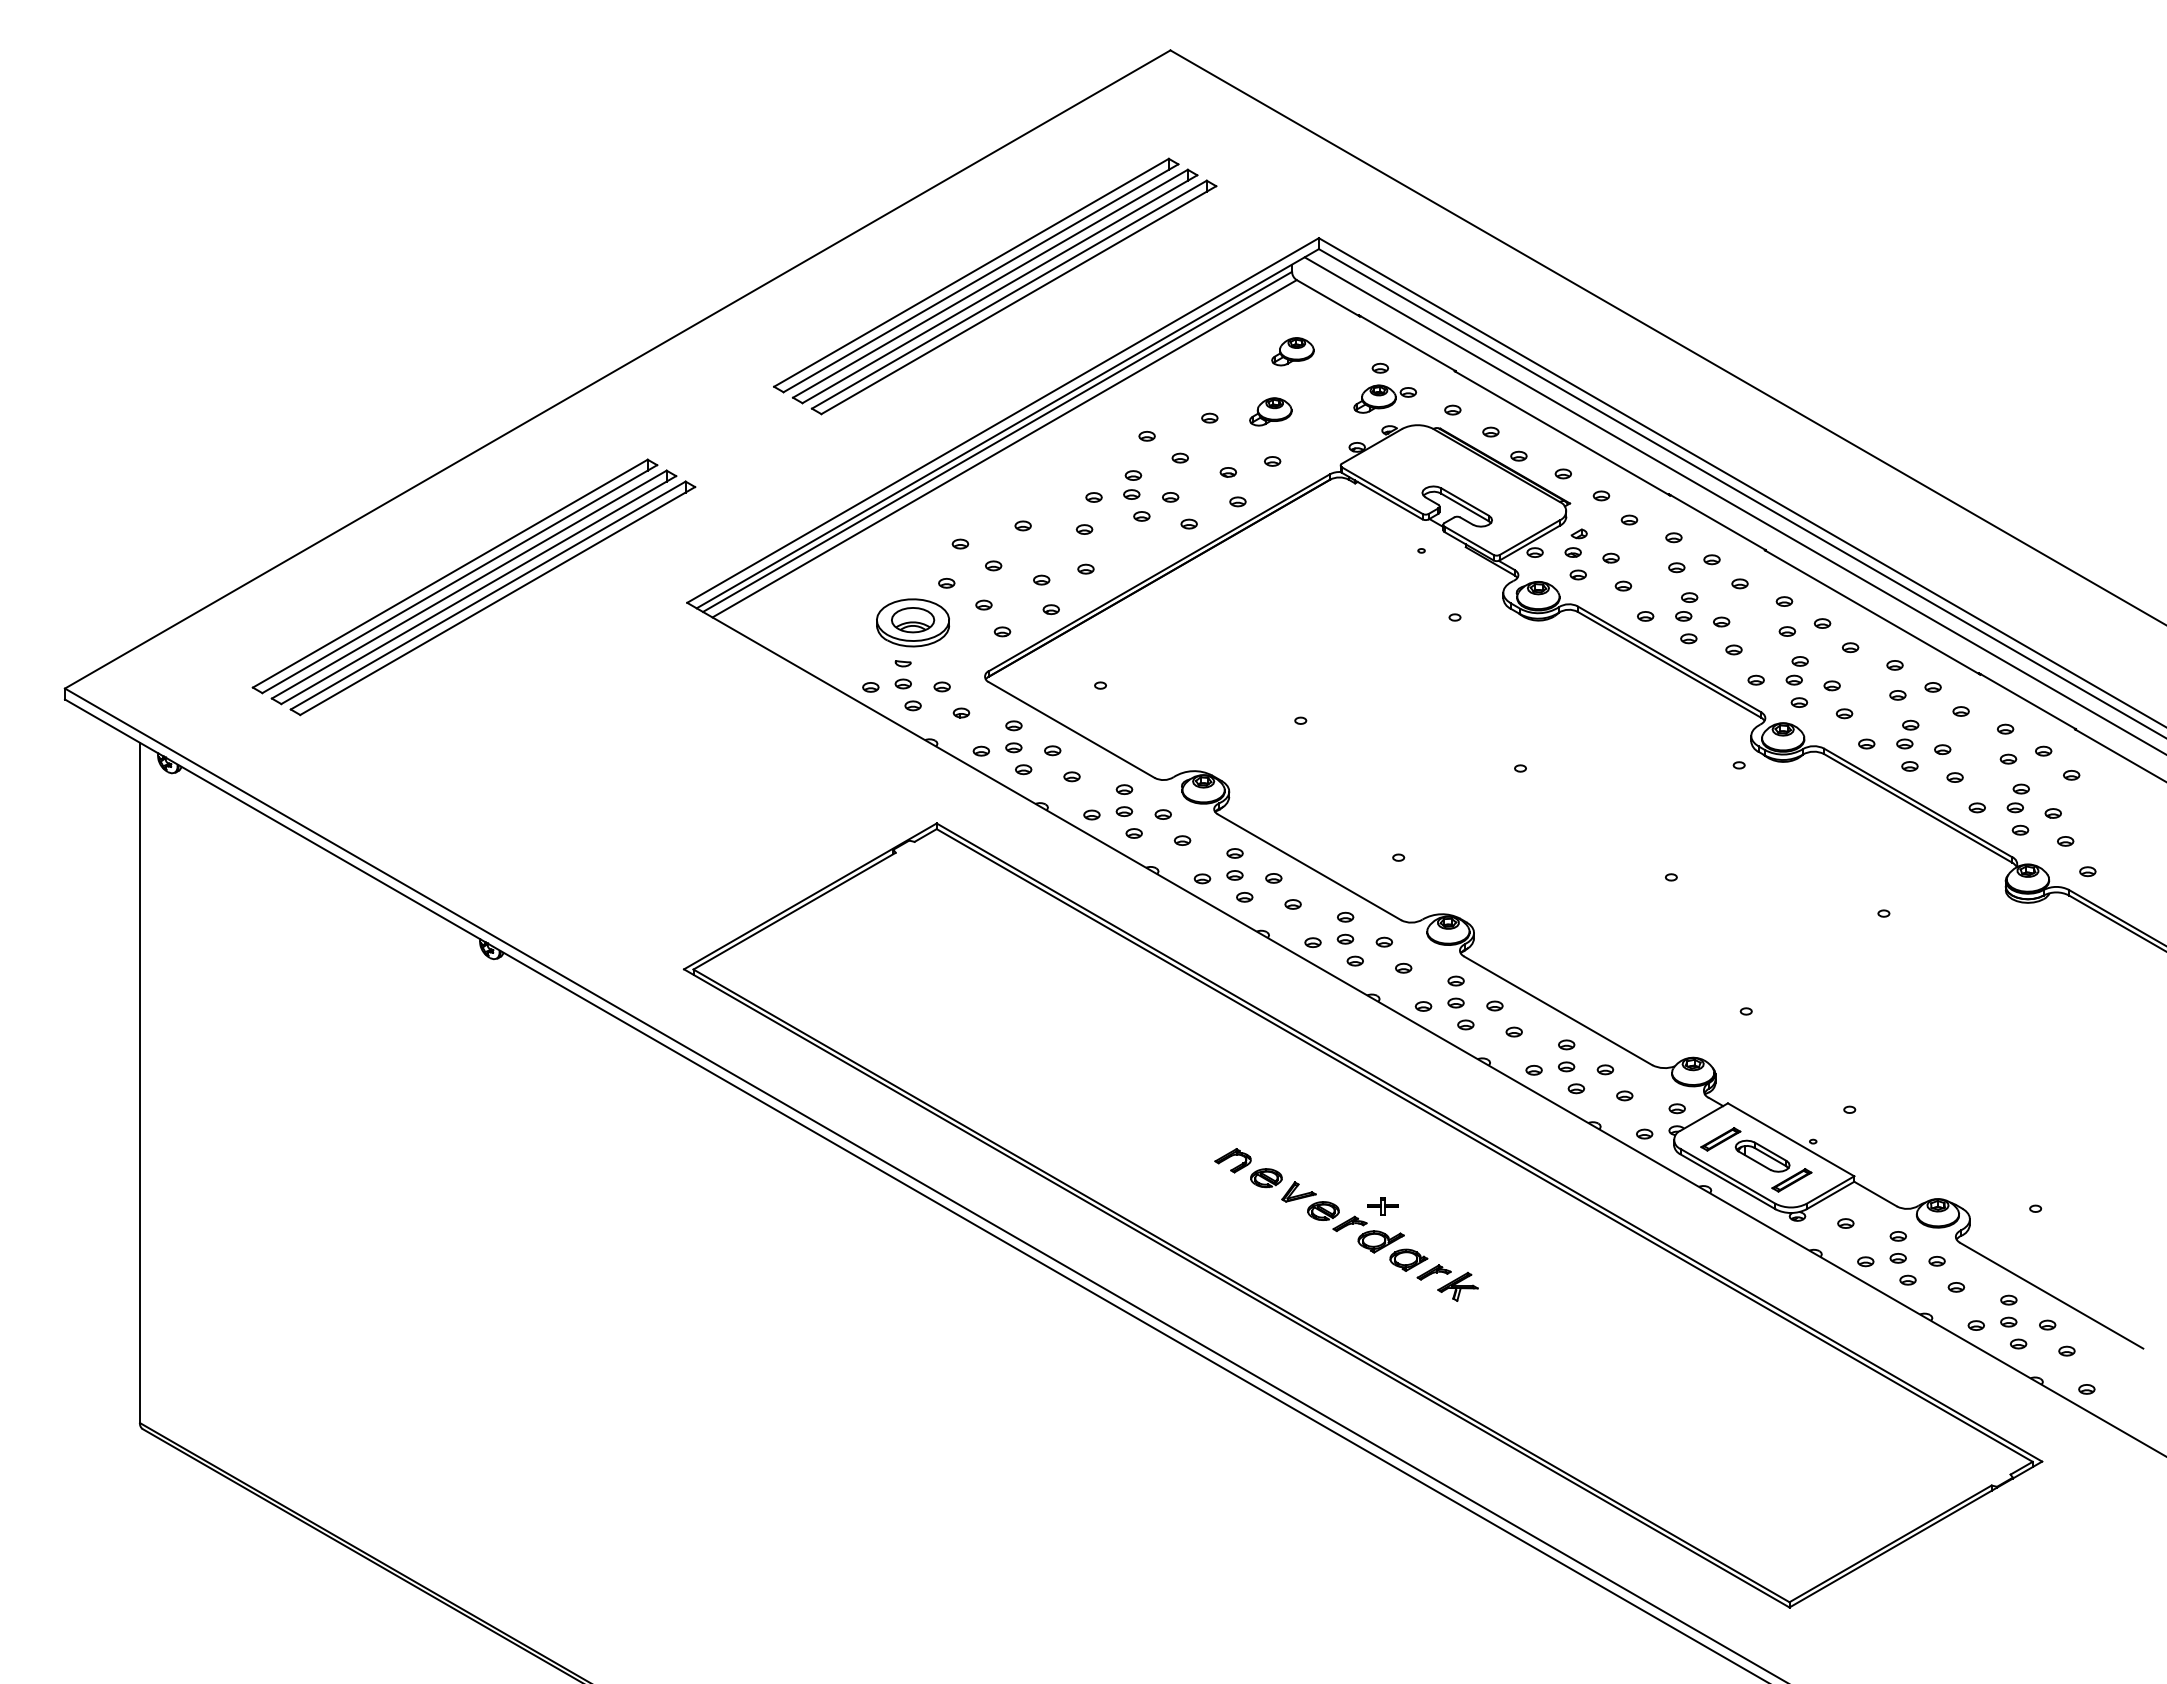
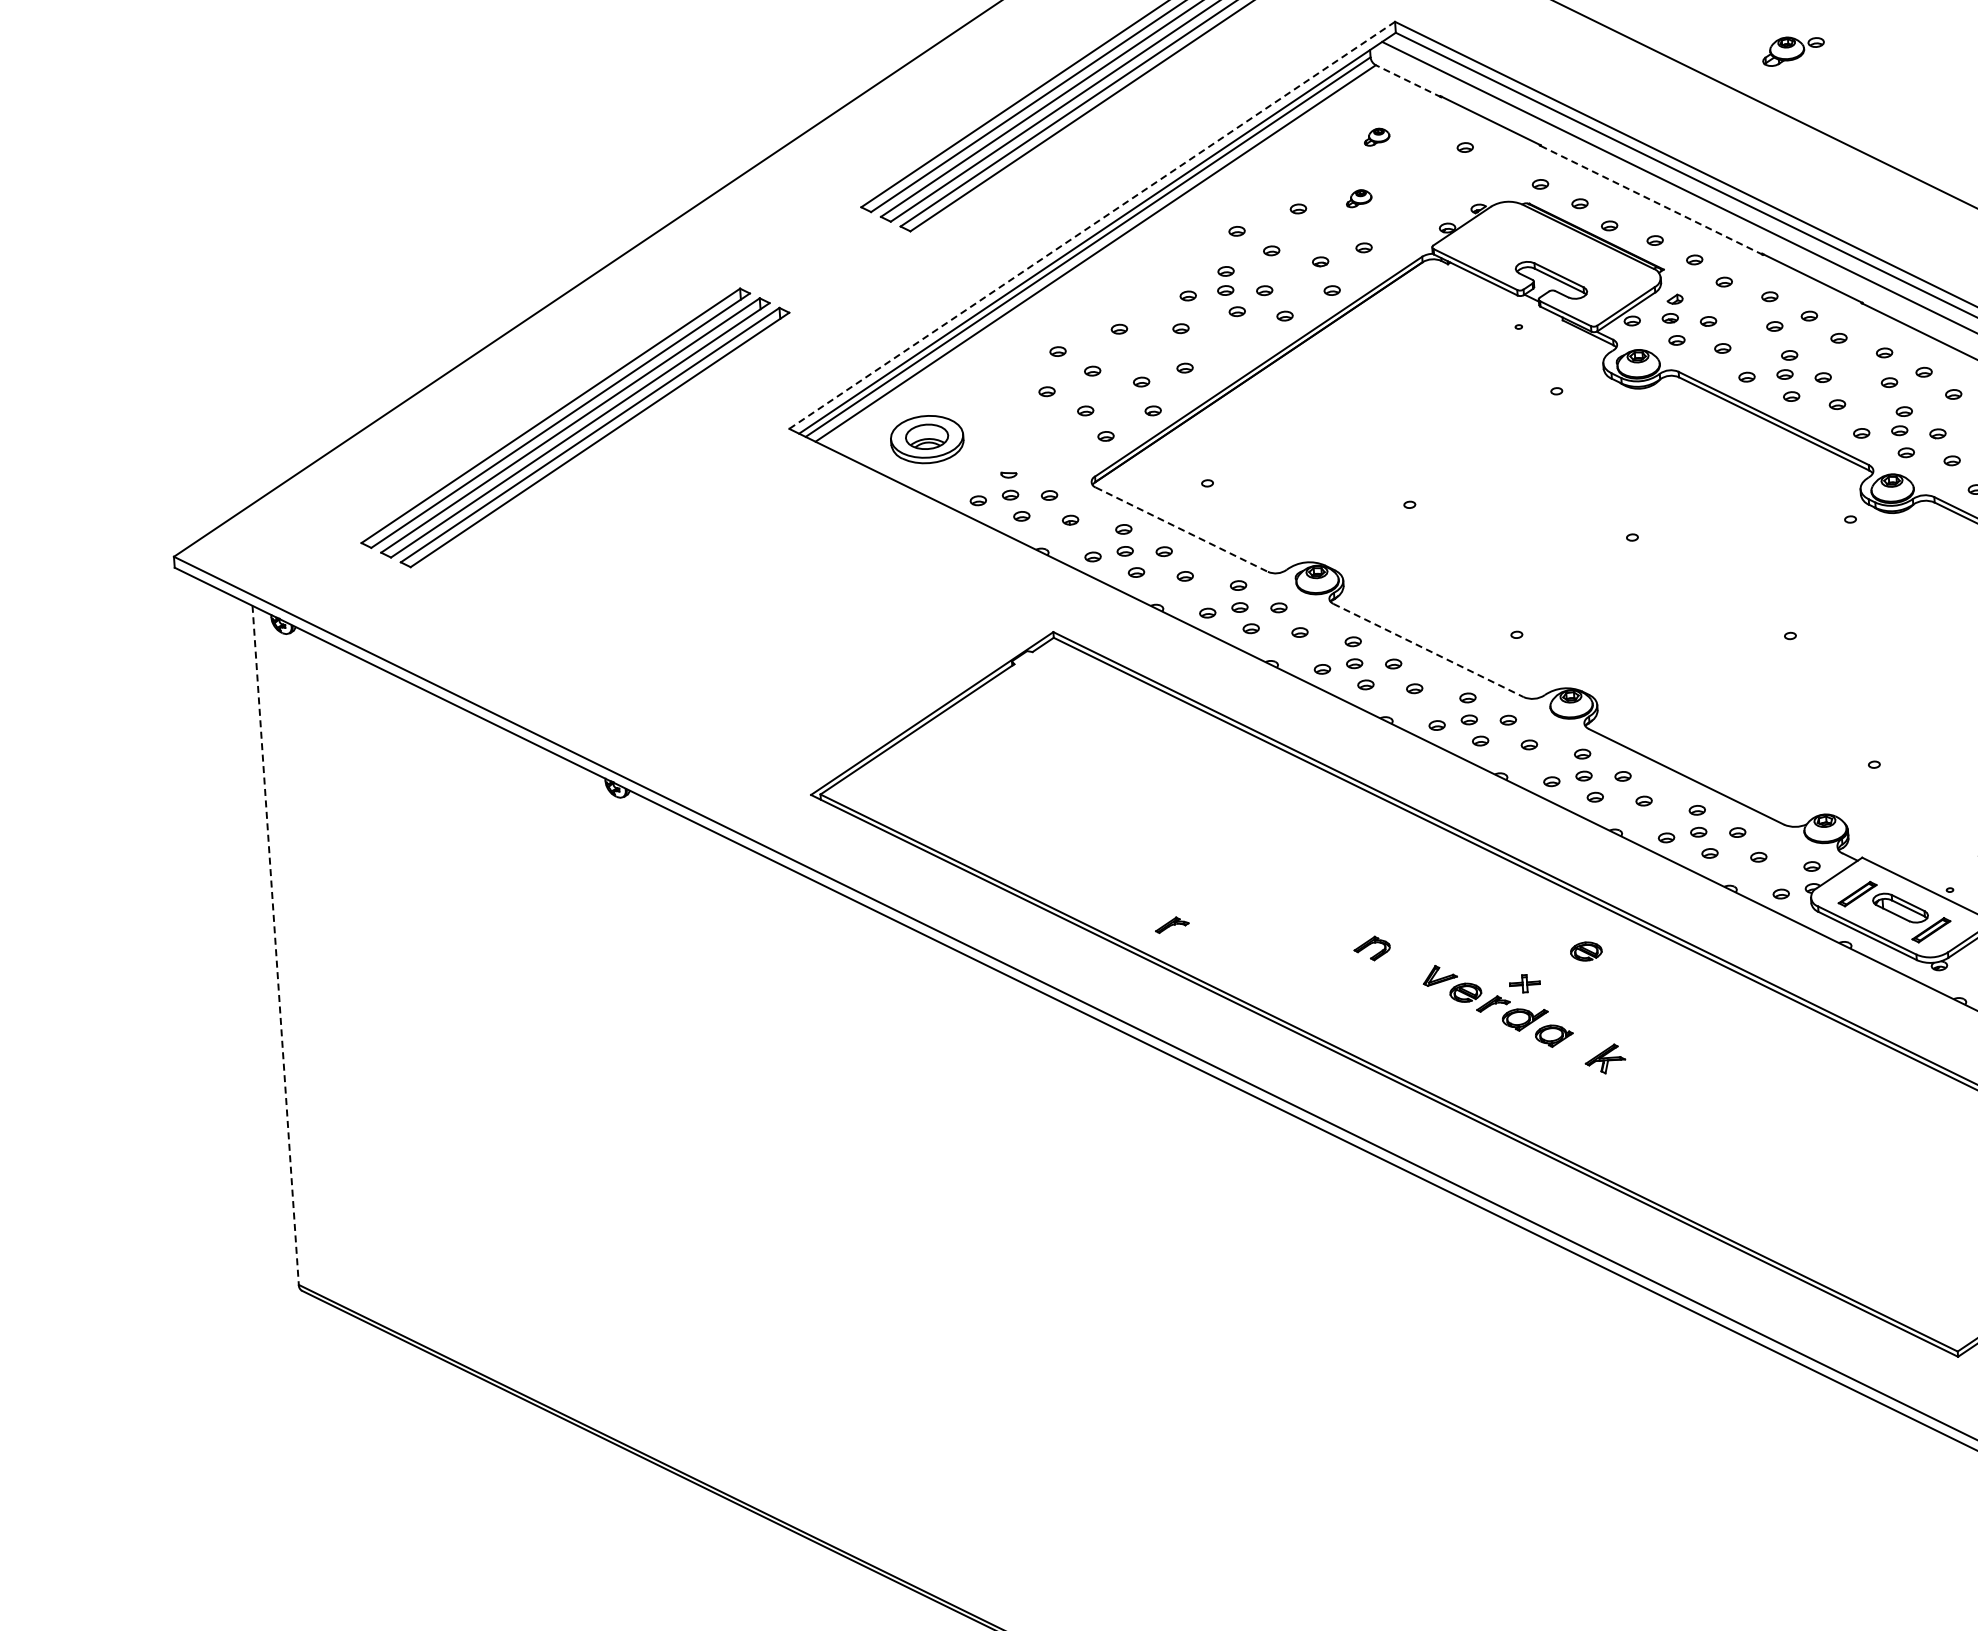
line: (1327, 298) -> (1407, 81), solid -> dashed
part: (1292, 351) -> (1376, 136), size x0.6
part: (1385, 398) -> (1793, 50), moved
part: (1270, 411) -> (1358, 198), size x0.6
line: (1003, 420) -> (1092, 225), solid -> dashed
line: (1562, 433) -> (1651, 200), solid -> dashed
part: (912, 622) -> (926, 439), moved
line: (1071, 730) -> (1181, 530), solid -> dashed
line: (1309, 867) -> (1428, 650), solid -> dashed
line: (140, 1083) -> (276, 945), solid -> dashed
part: (1266, 1178) -> (1586, 951), moved
part: (1433, 1272) -> (1171, 925), moved

